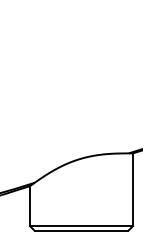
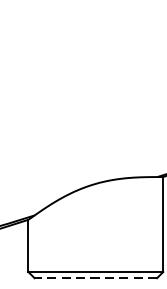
line: (81, 230) -> (95, 277), solid -> dashed

